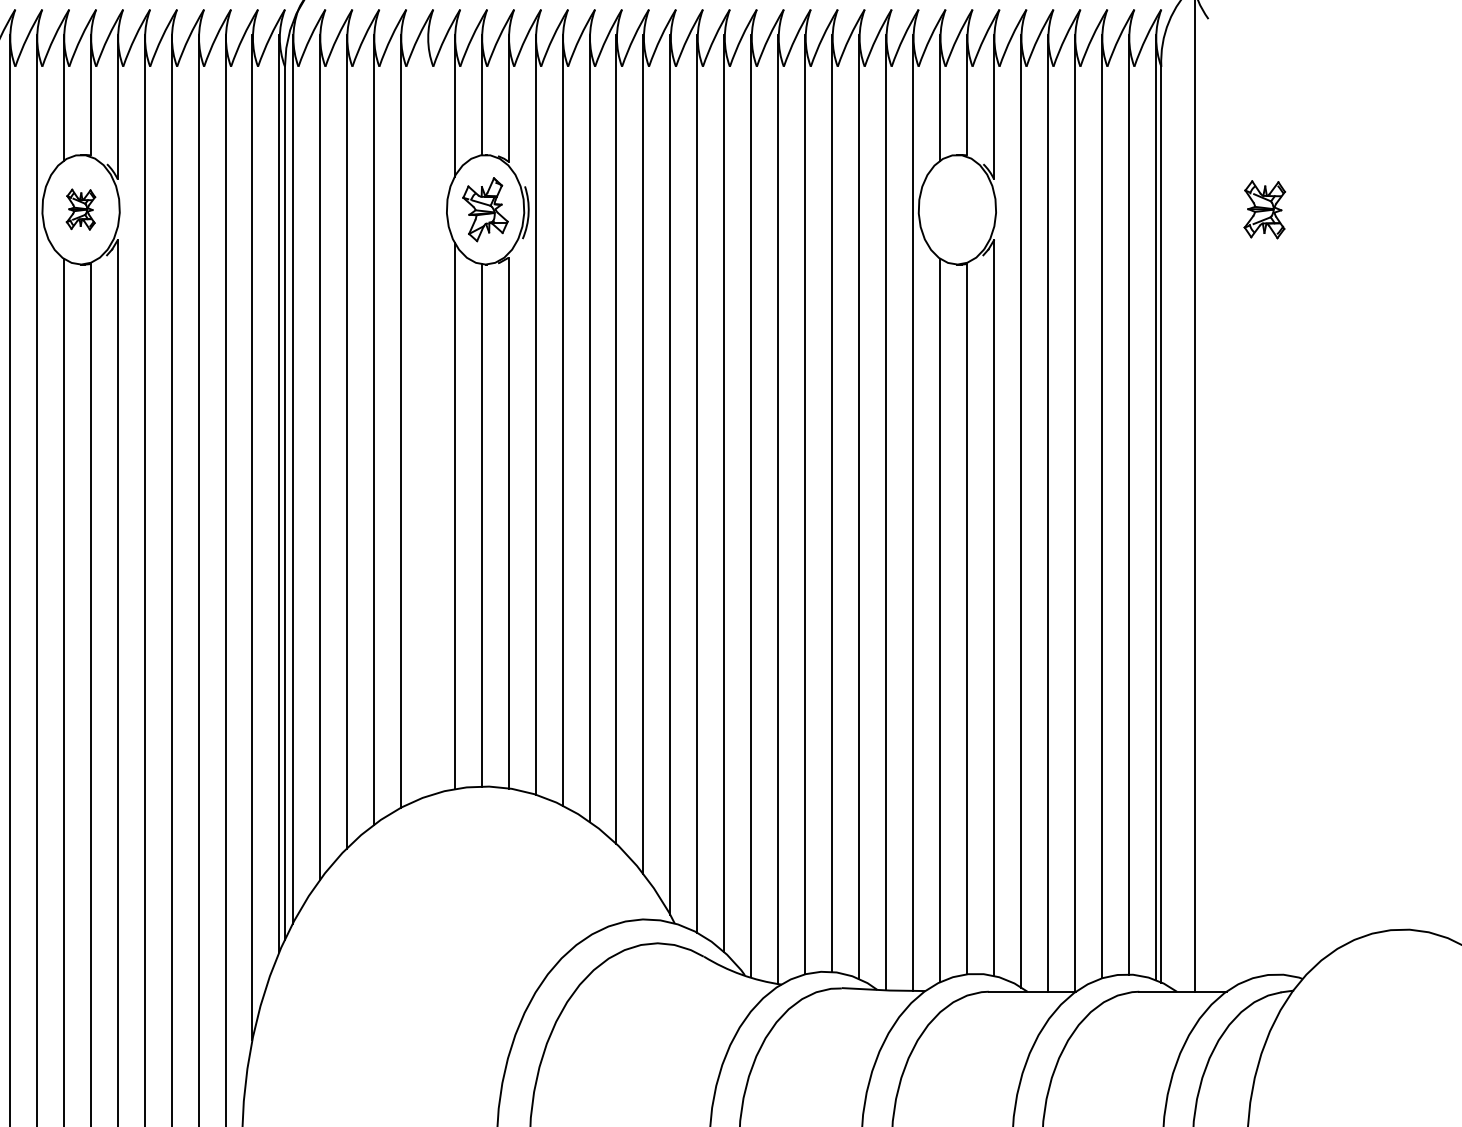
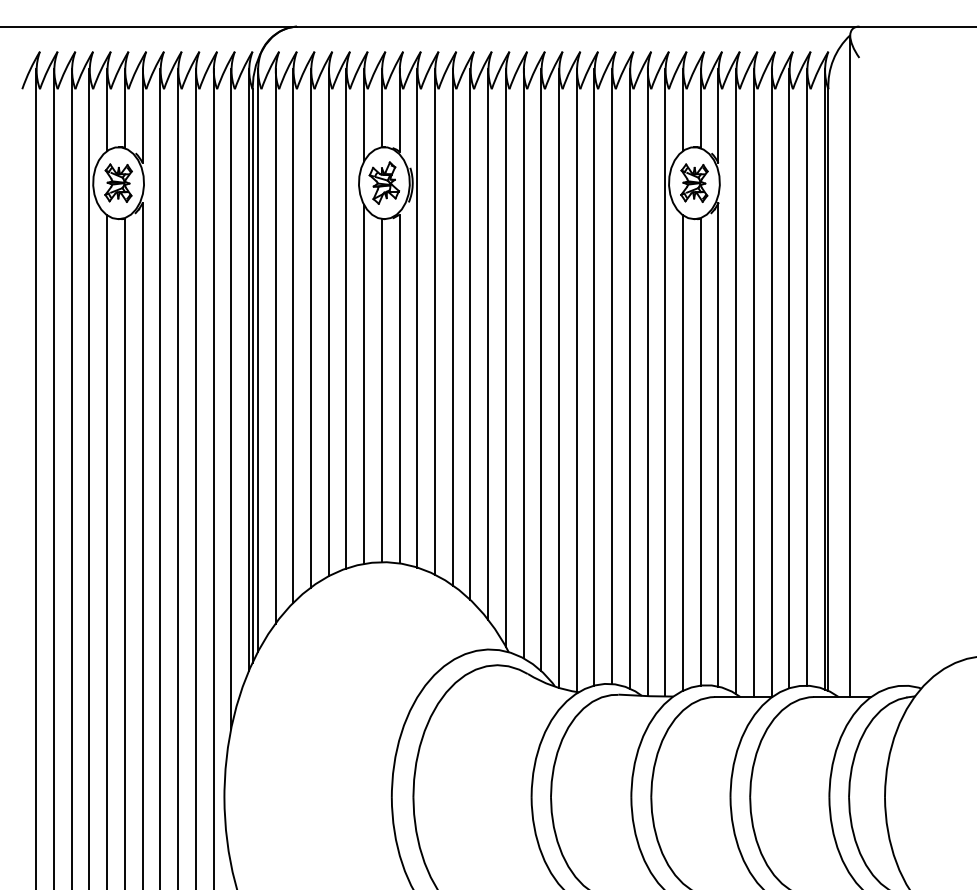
part: (80, 208) -> (118, 182), size x1.43
part: (1264, 208) -> (694, 182), moved
line: (427, 415) -> (346, 318), added

